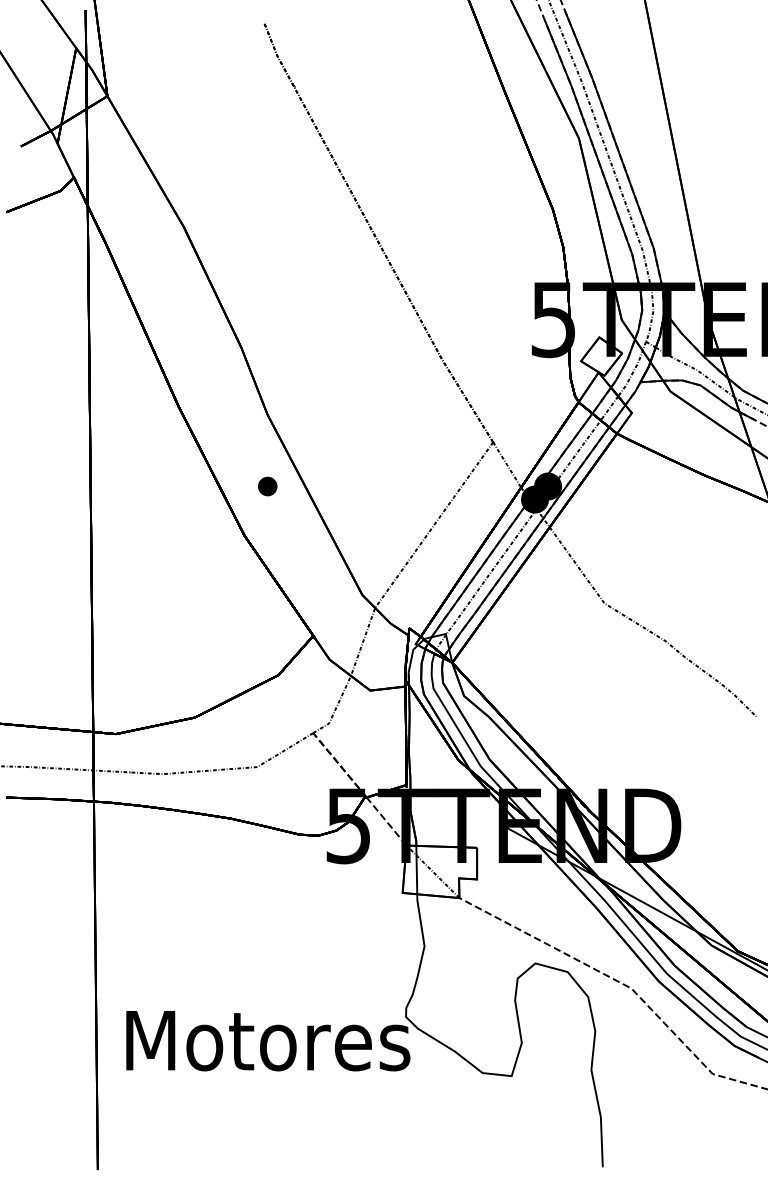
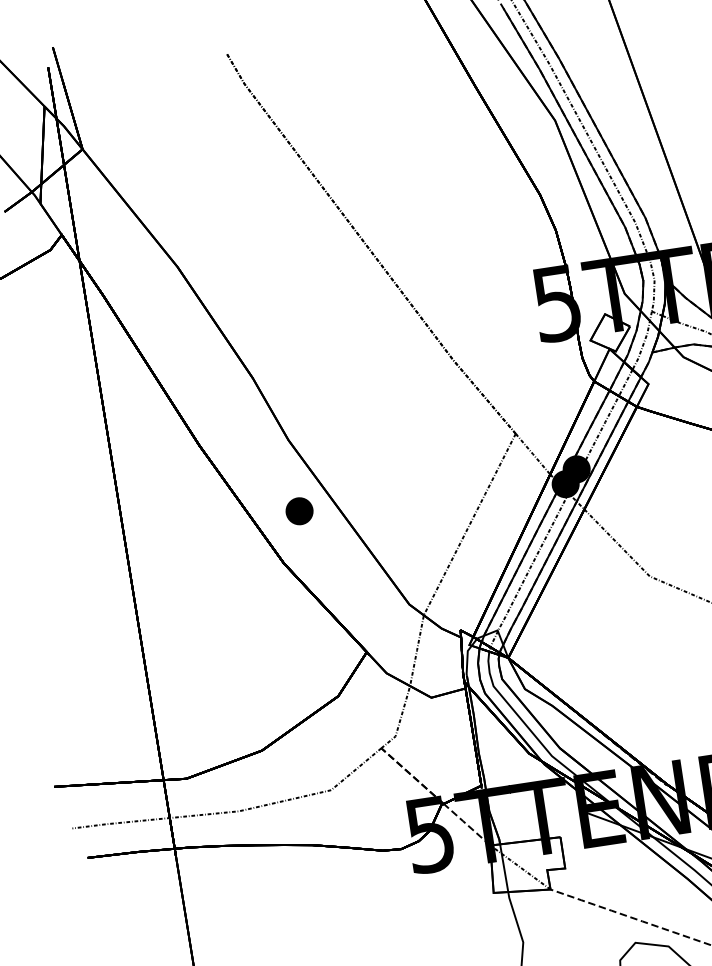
part: (267, 486) -> (299, 511), size x1.43

